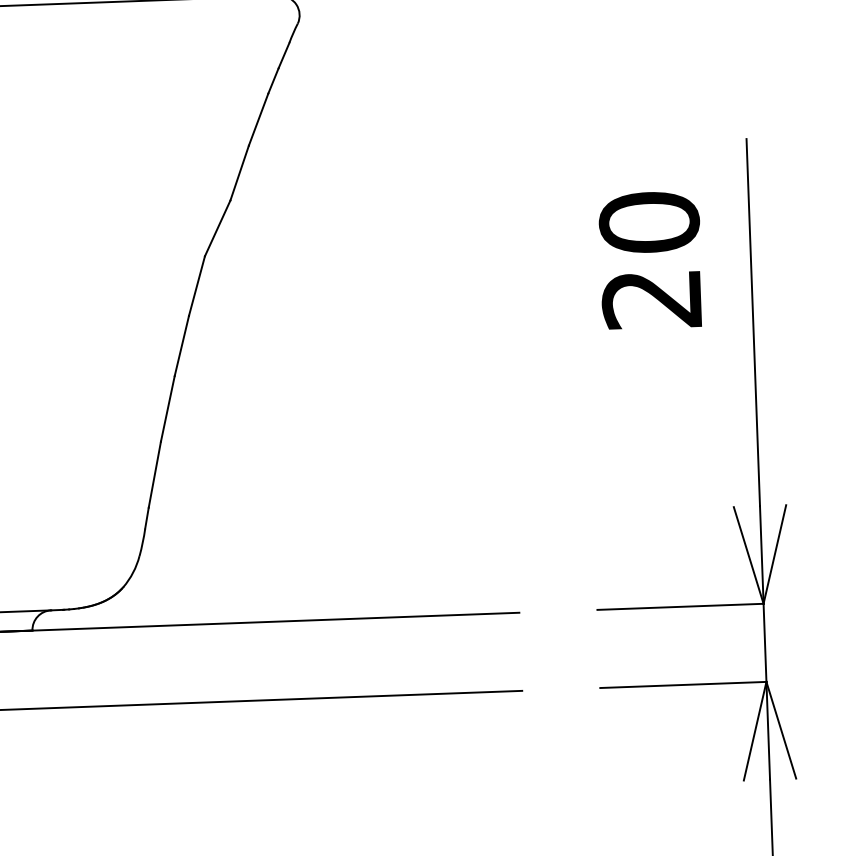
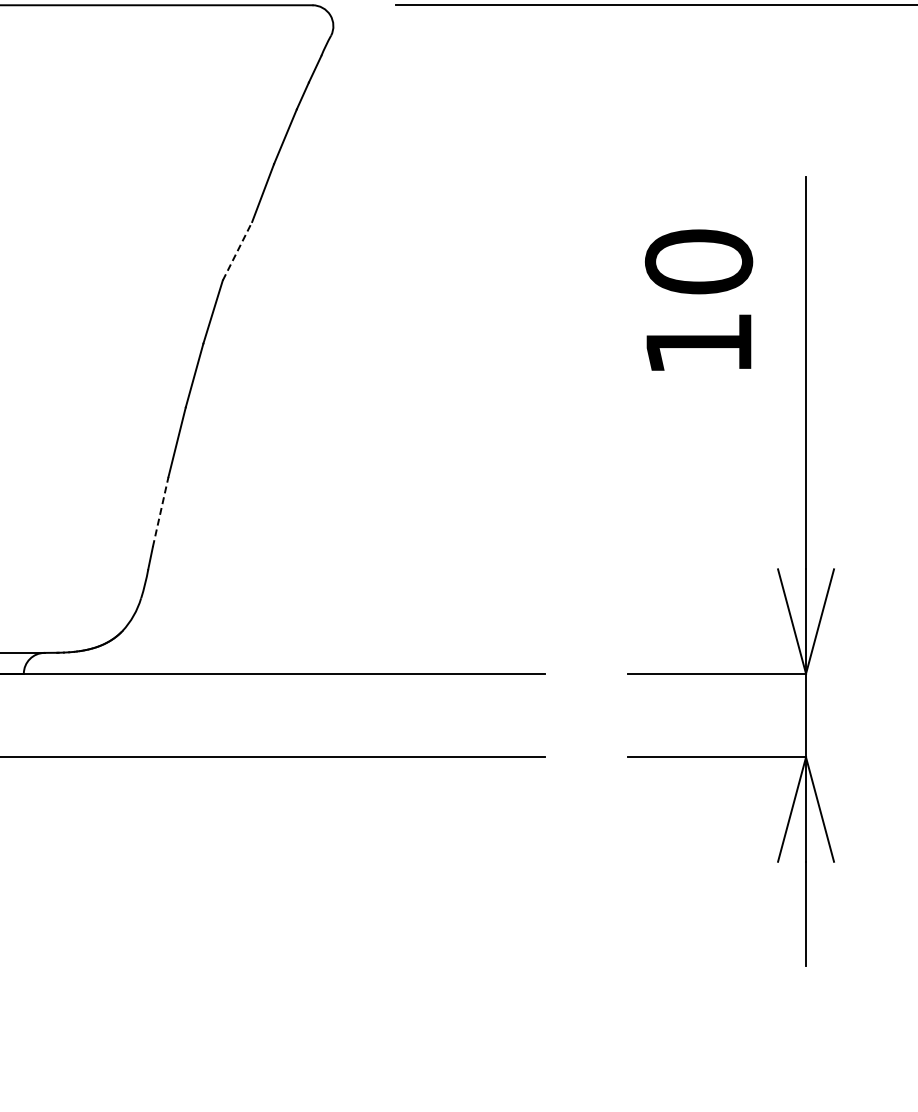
line: (217, 228) -> (237, 251), solid -> dashed
text: (650, 299) -> (697, 344), 20 -> 10
line: (154, 475) -> (160, 512), solid -> dashed

